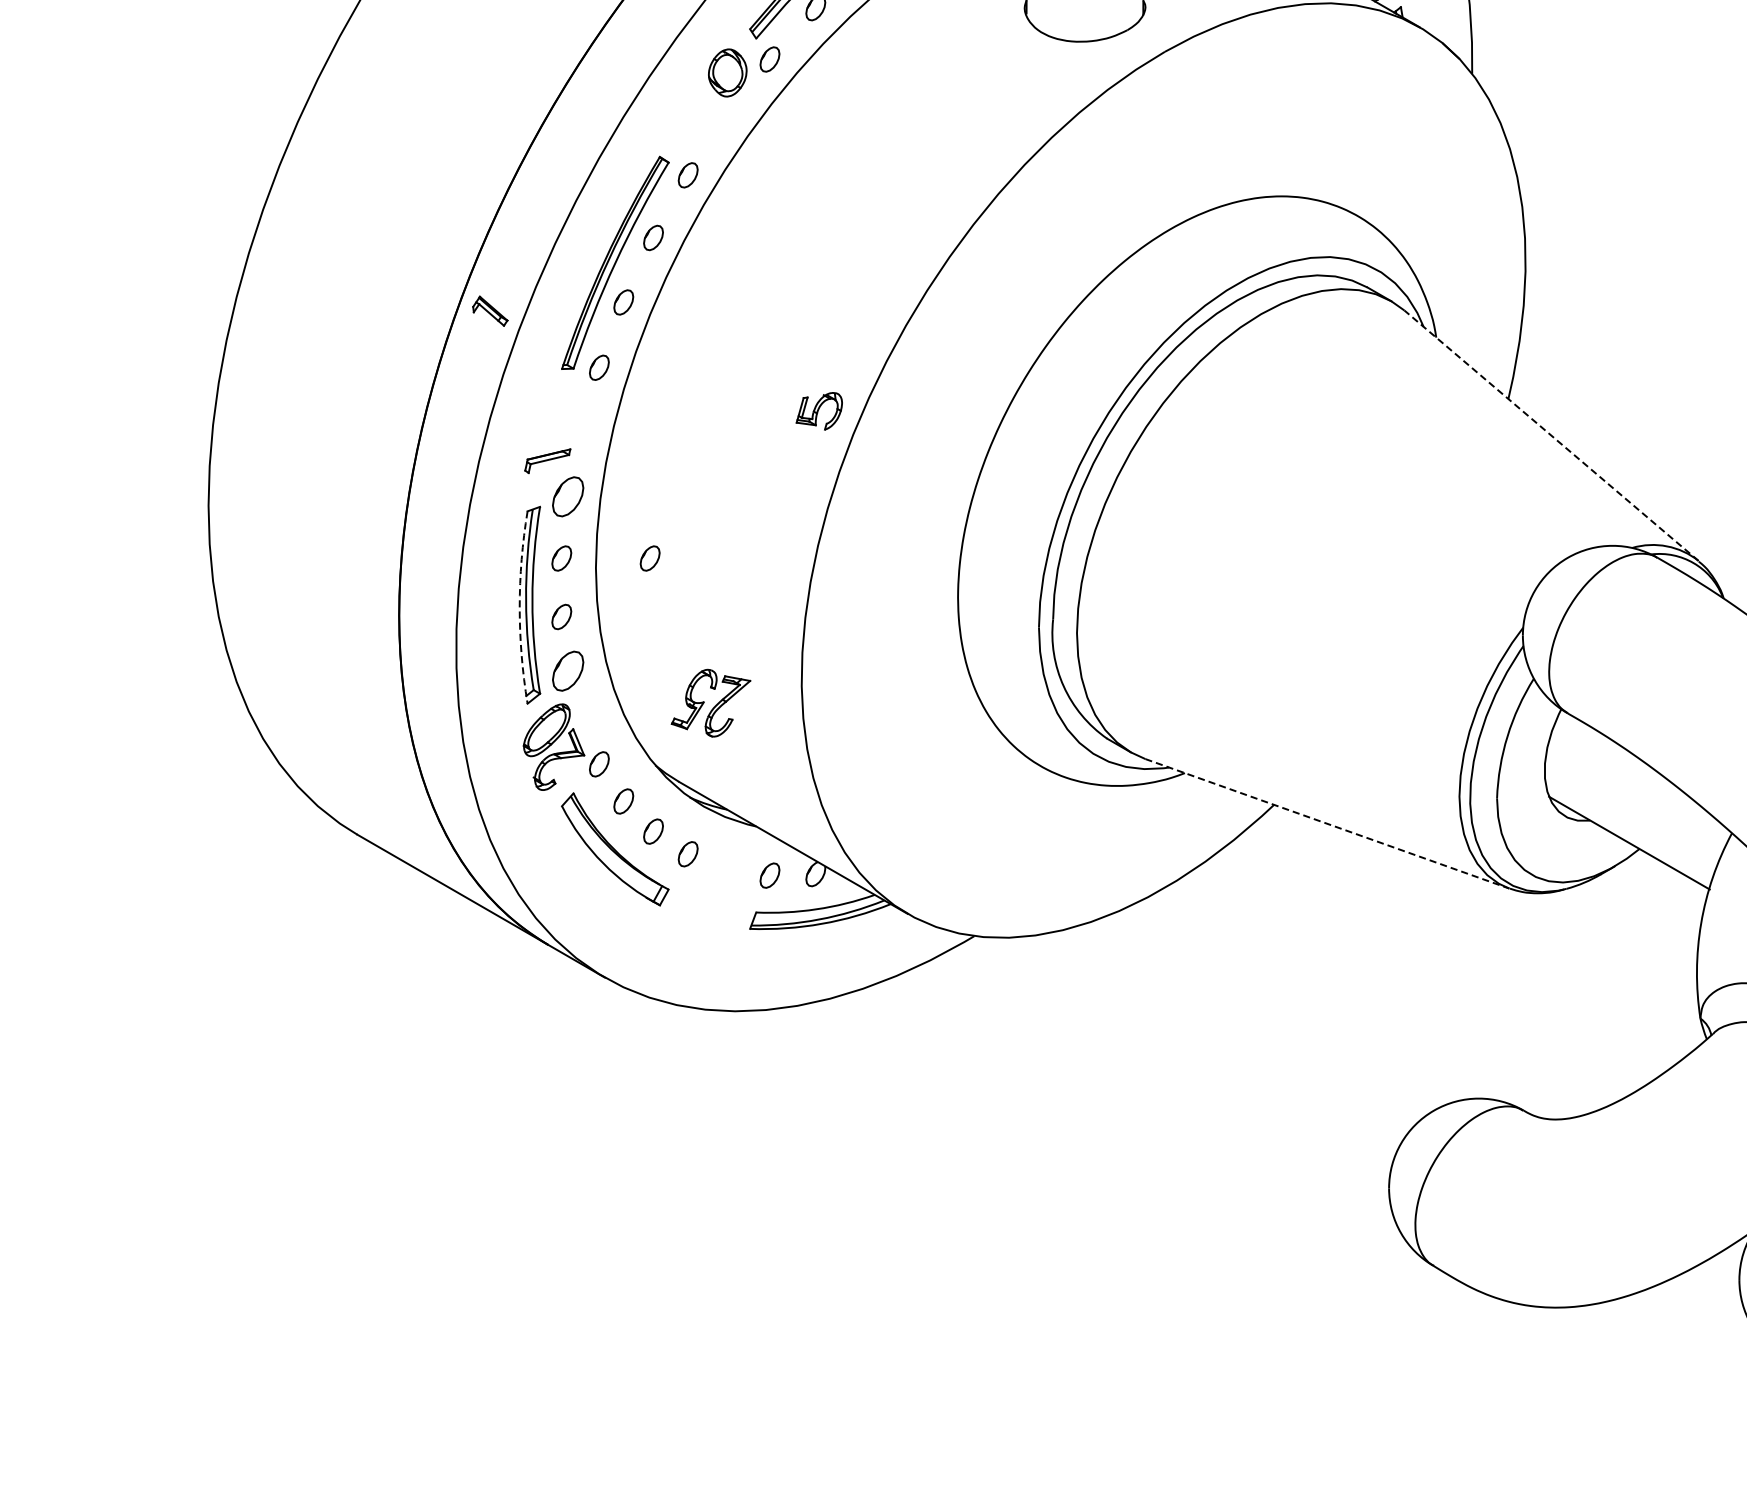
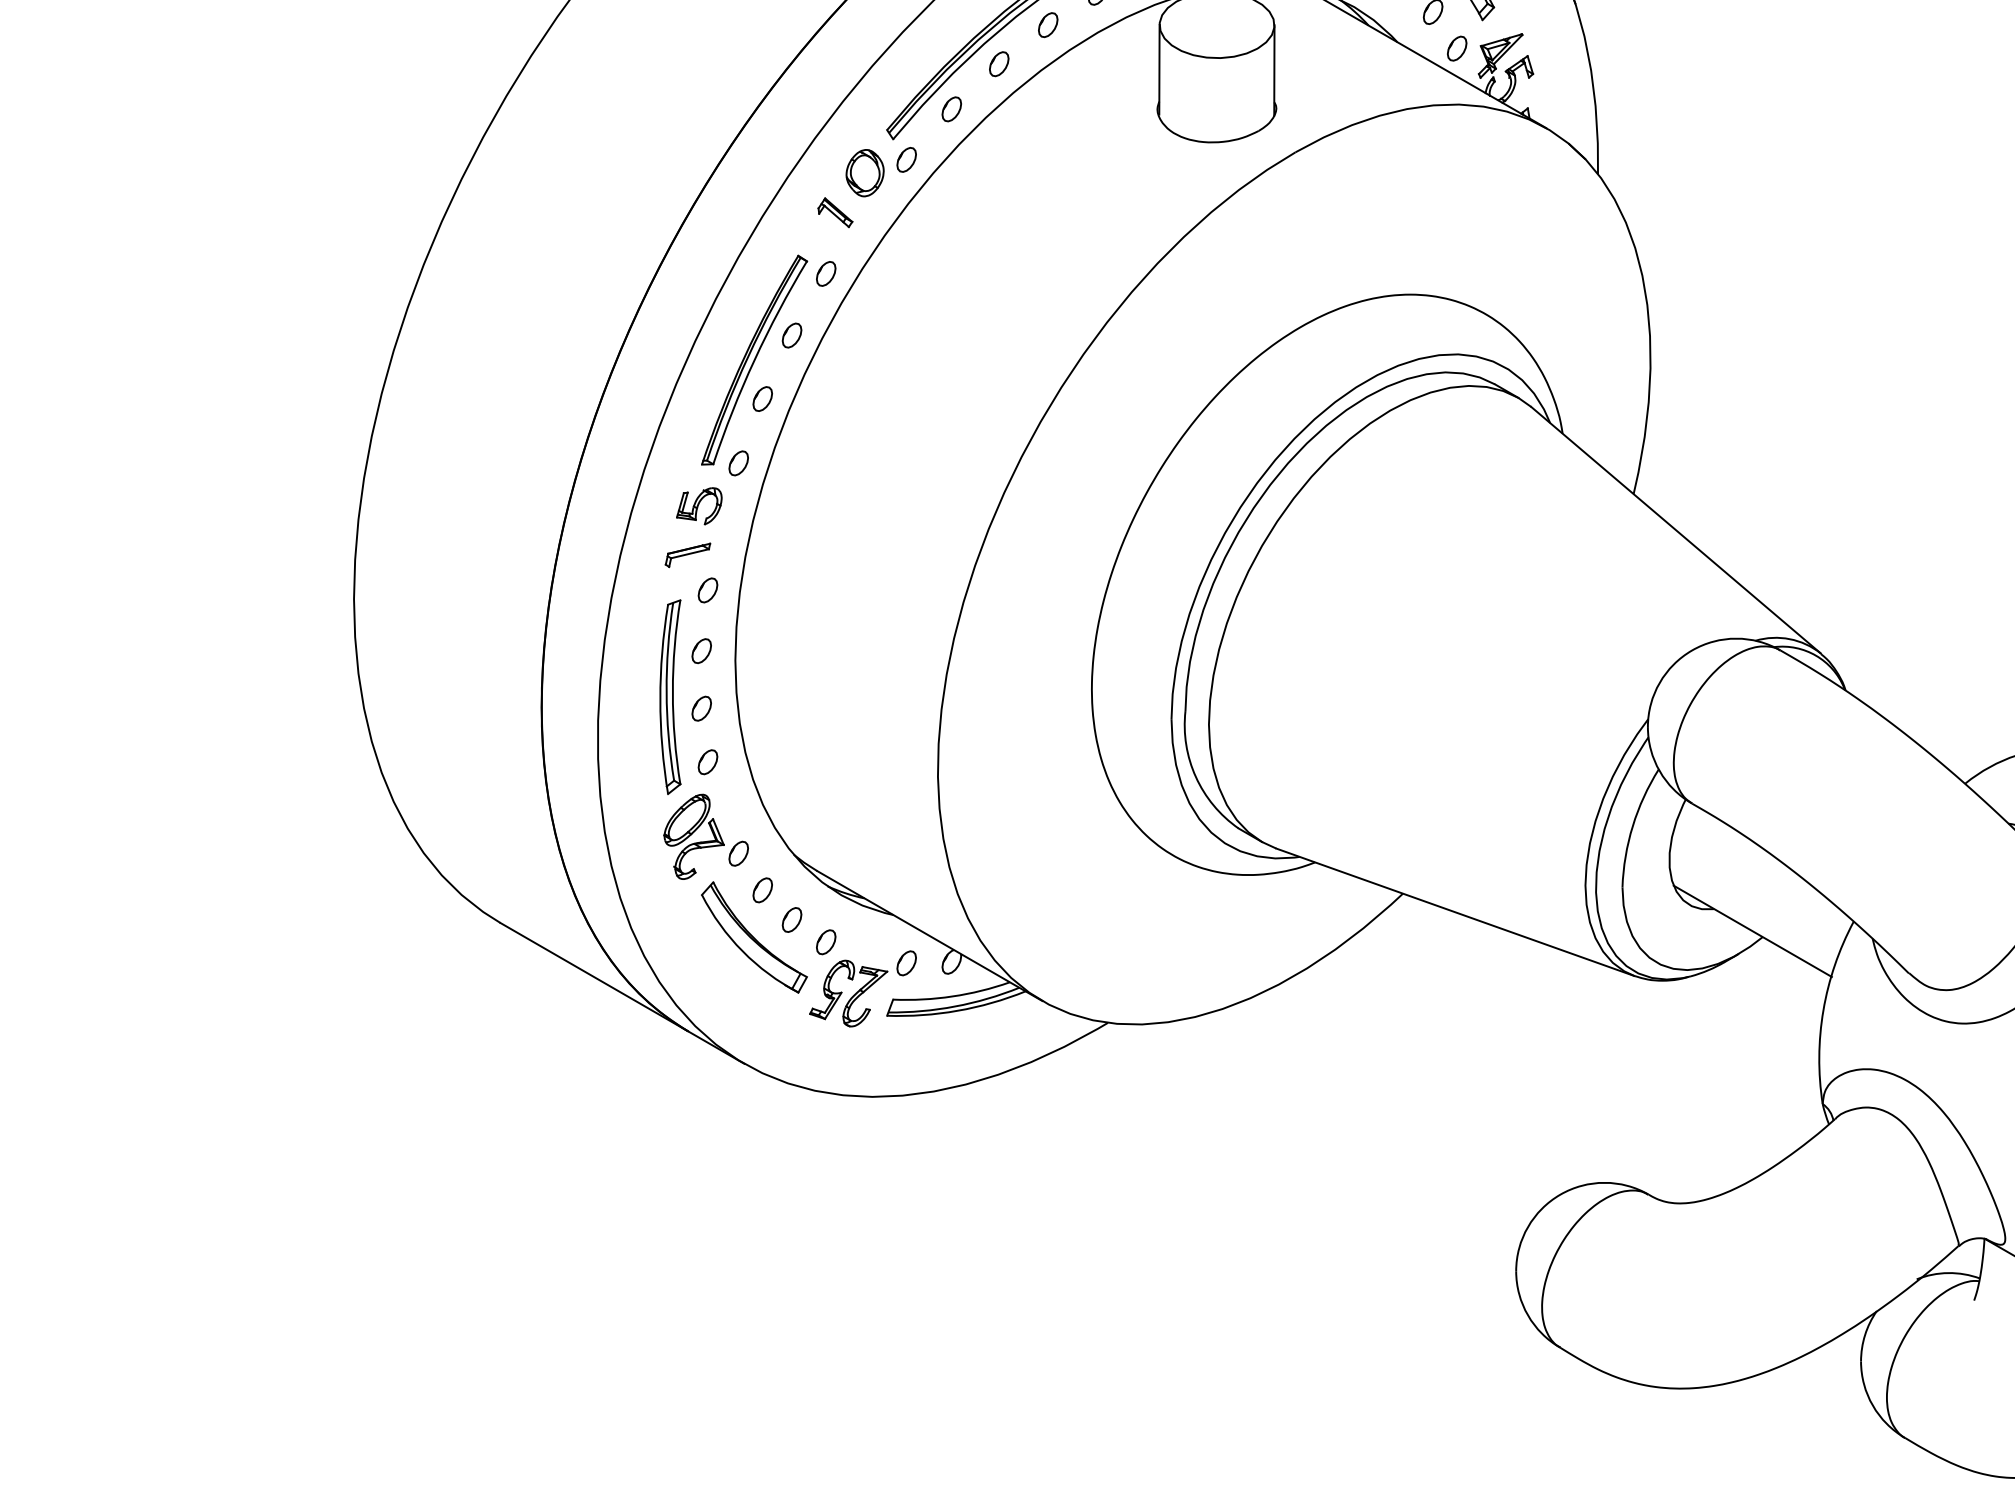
part: (490, 311) -> (835, 212), moved
part: (819, 411) -> (699, 506), moved
line: (1550, 434) -> (1675, 529), dashed -> solid
part: (567, 496) -> (707, 590), size x0.62
part: (649, 558) -> (788, 651), removed
arc: (519, 607) -> (660, 699), dashed -> solid
part: (567, 671) -> (707, 762), size x0.62
part: (710, 703) -> (848, 993), moved
line: (1327, 824) -> (1455, 912), dashed -> solid

